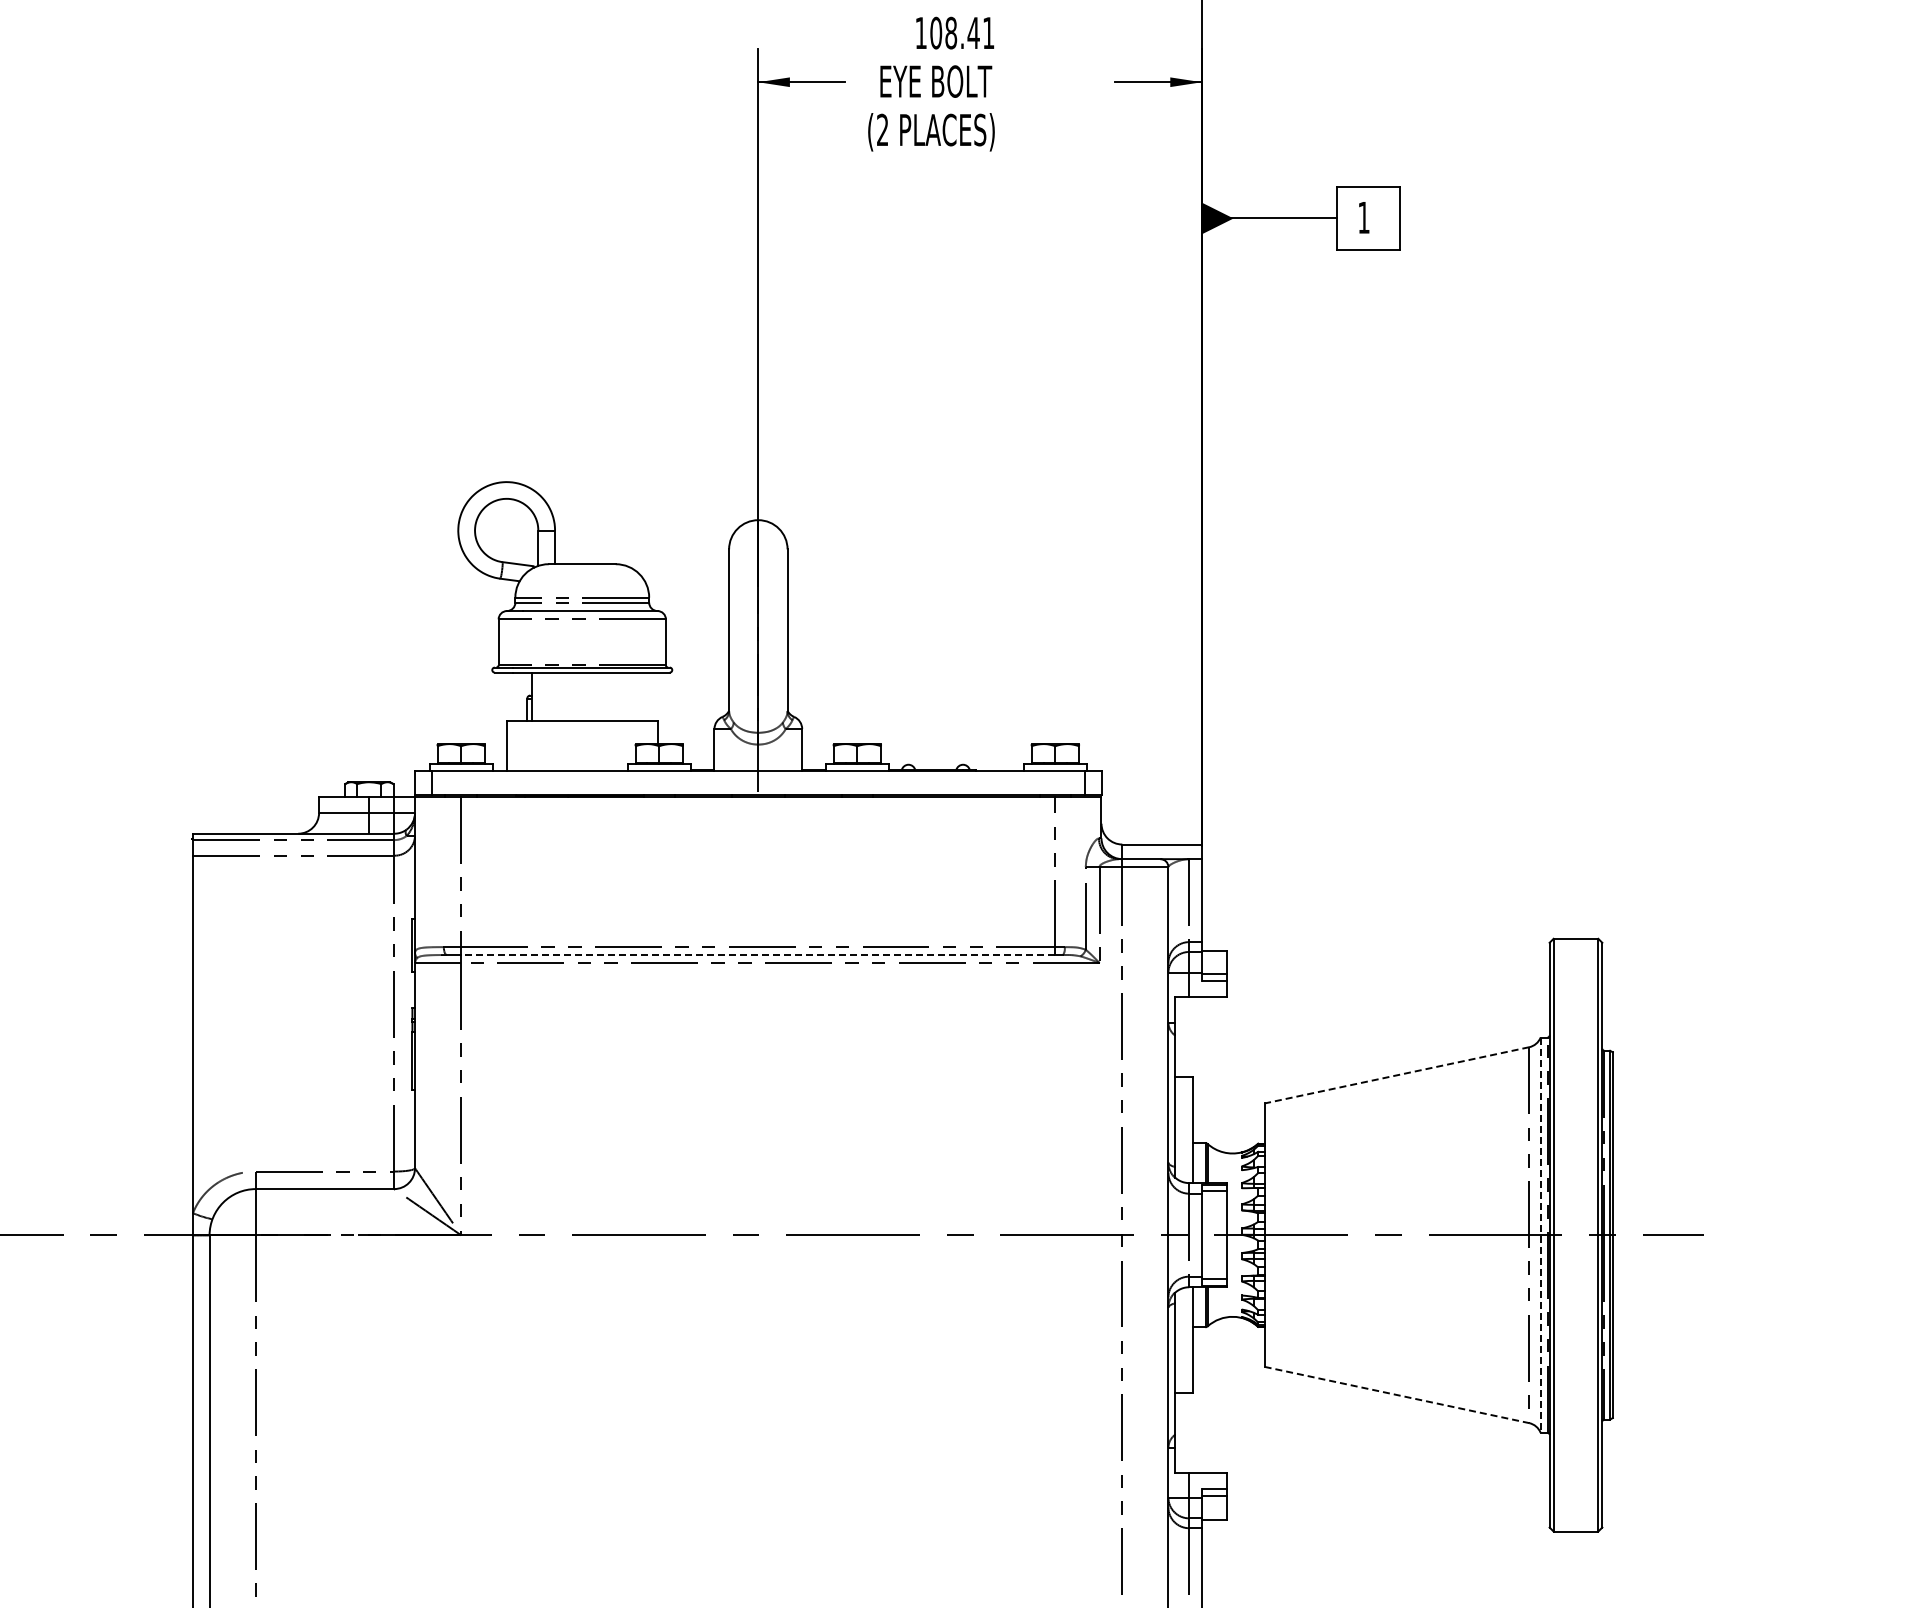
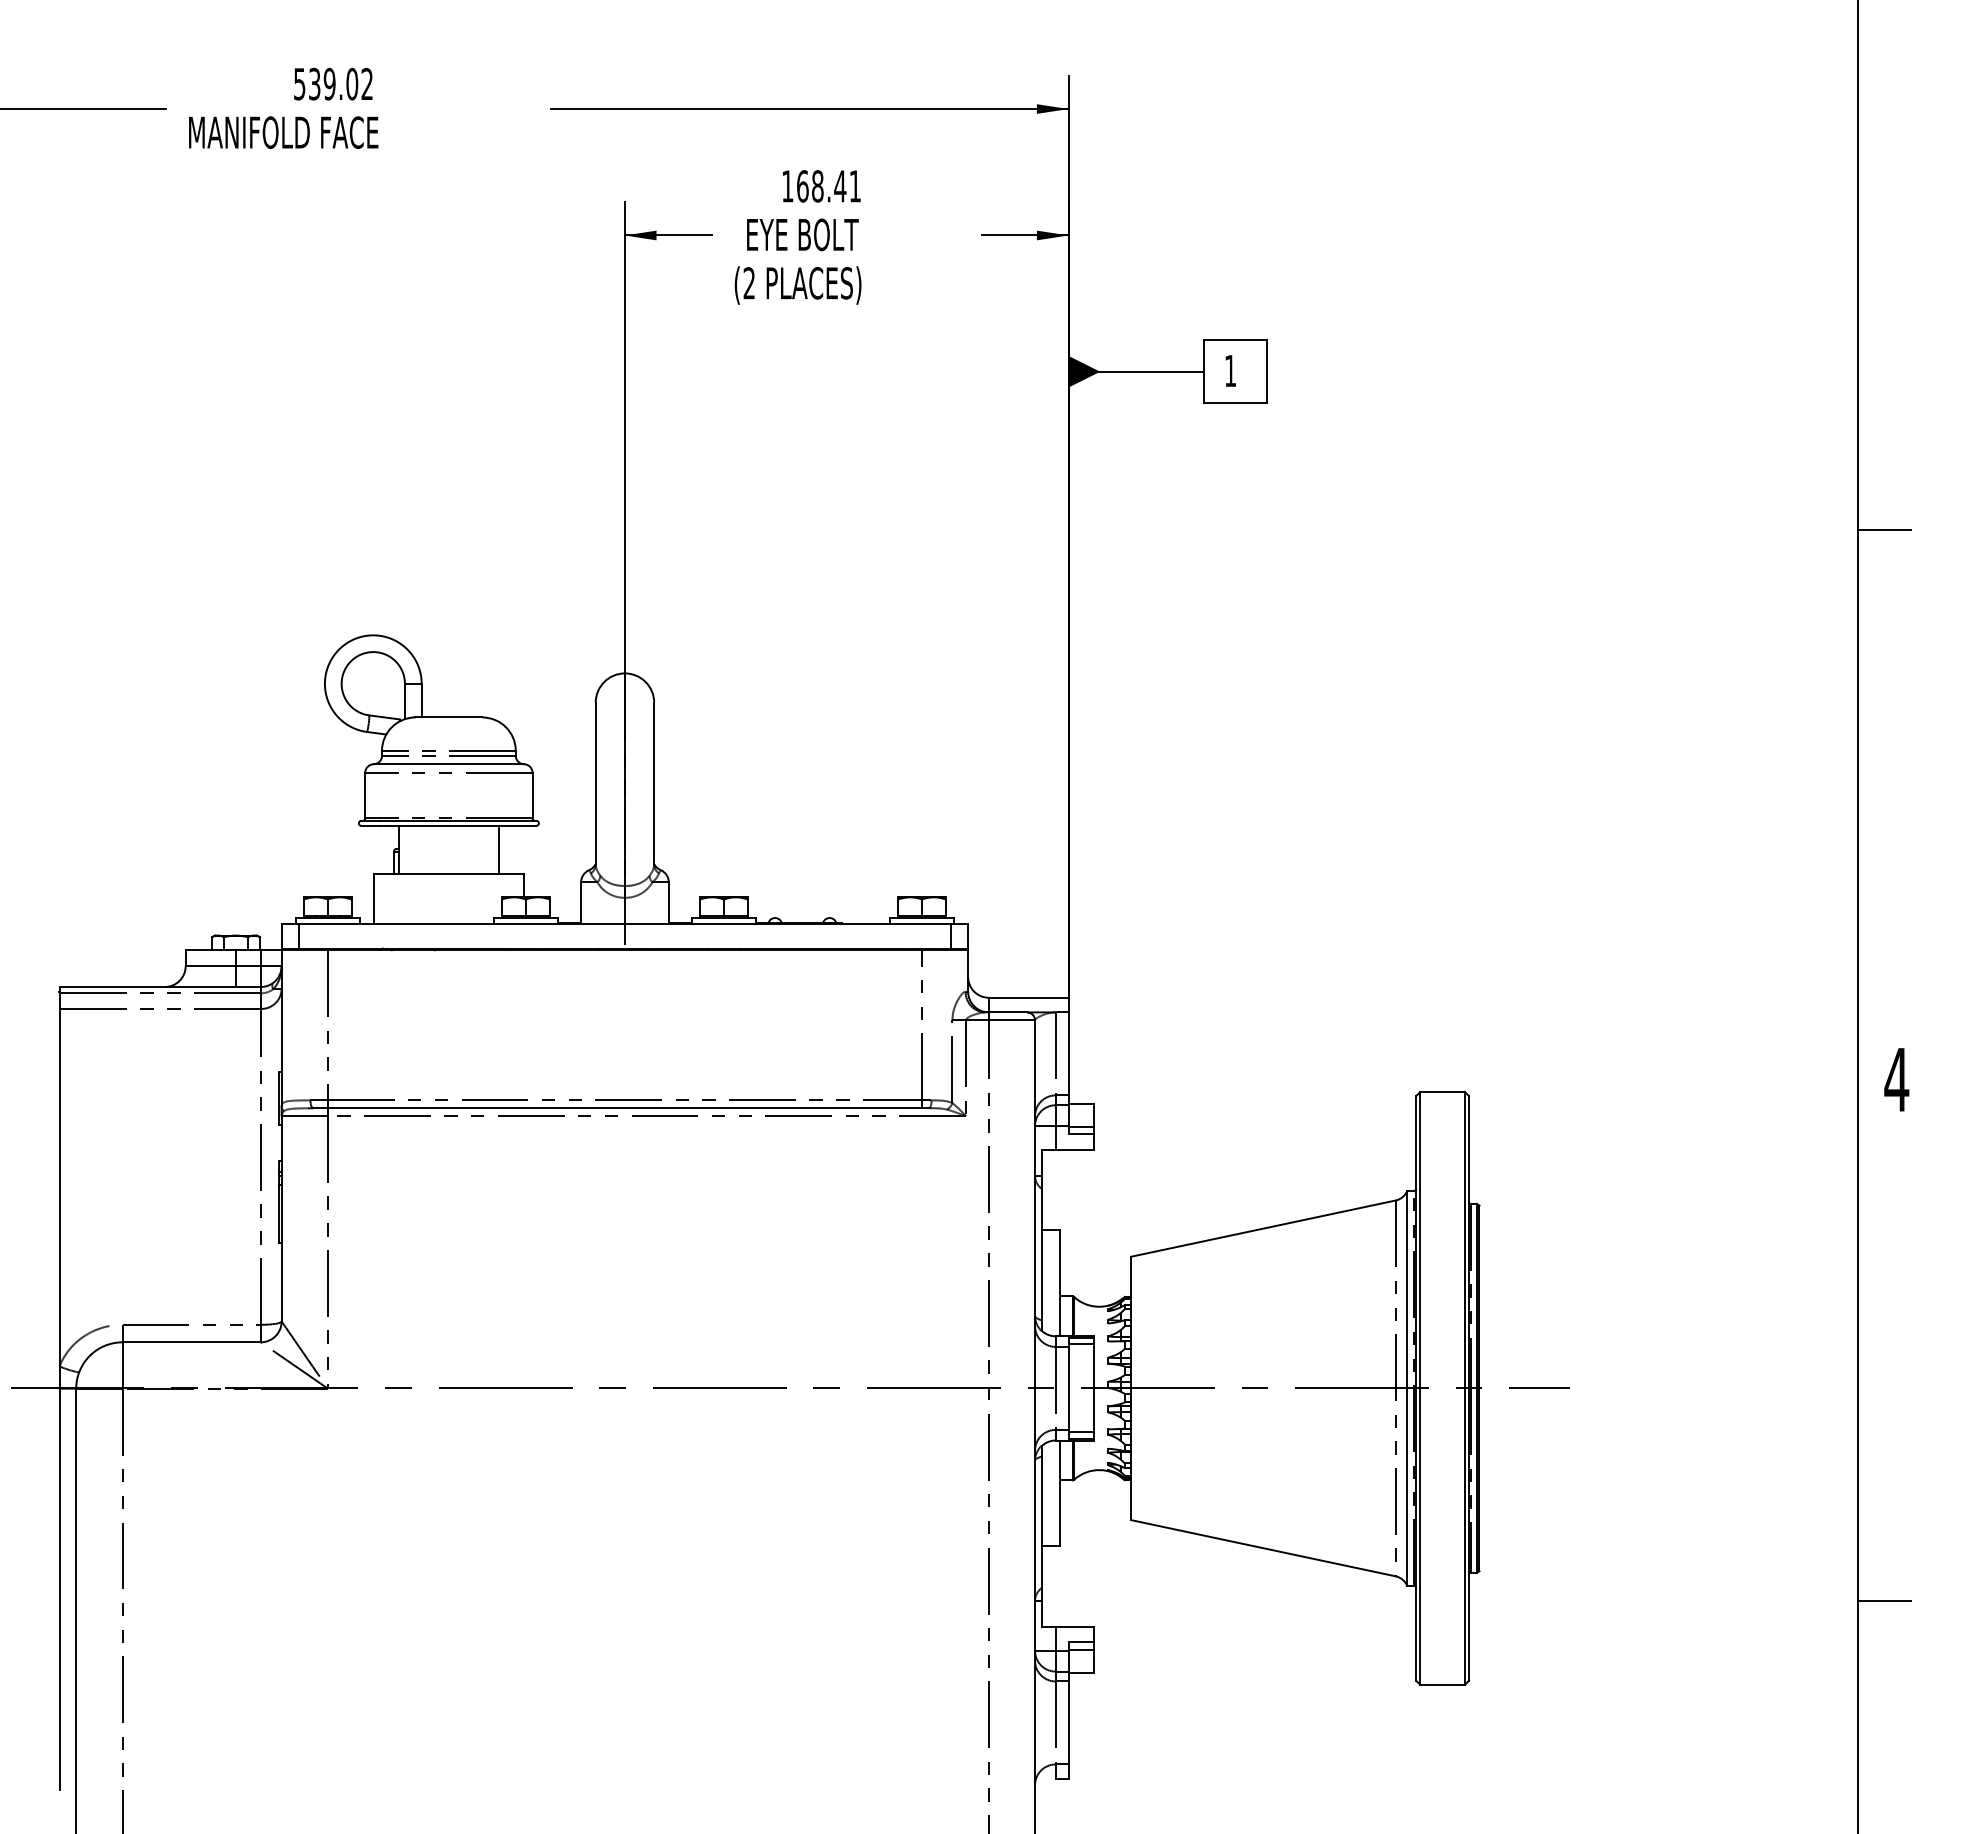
text: (935, 33) -> (802, 186), 108.41 -> 168.41
line: (632, 696) -> (499, 849), added
line: (757, 955) -> (624, 1108), dashed -> solid
line: (1396, 1075) -> (1263, 1228), dashed -> solid
line: (1540, 1235) -> (1407, 1388), dashed -> solid
line: (1397, 1395) -> (1264, 1548), dashed -> solid

